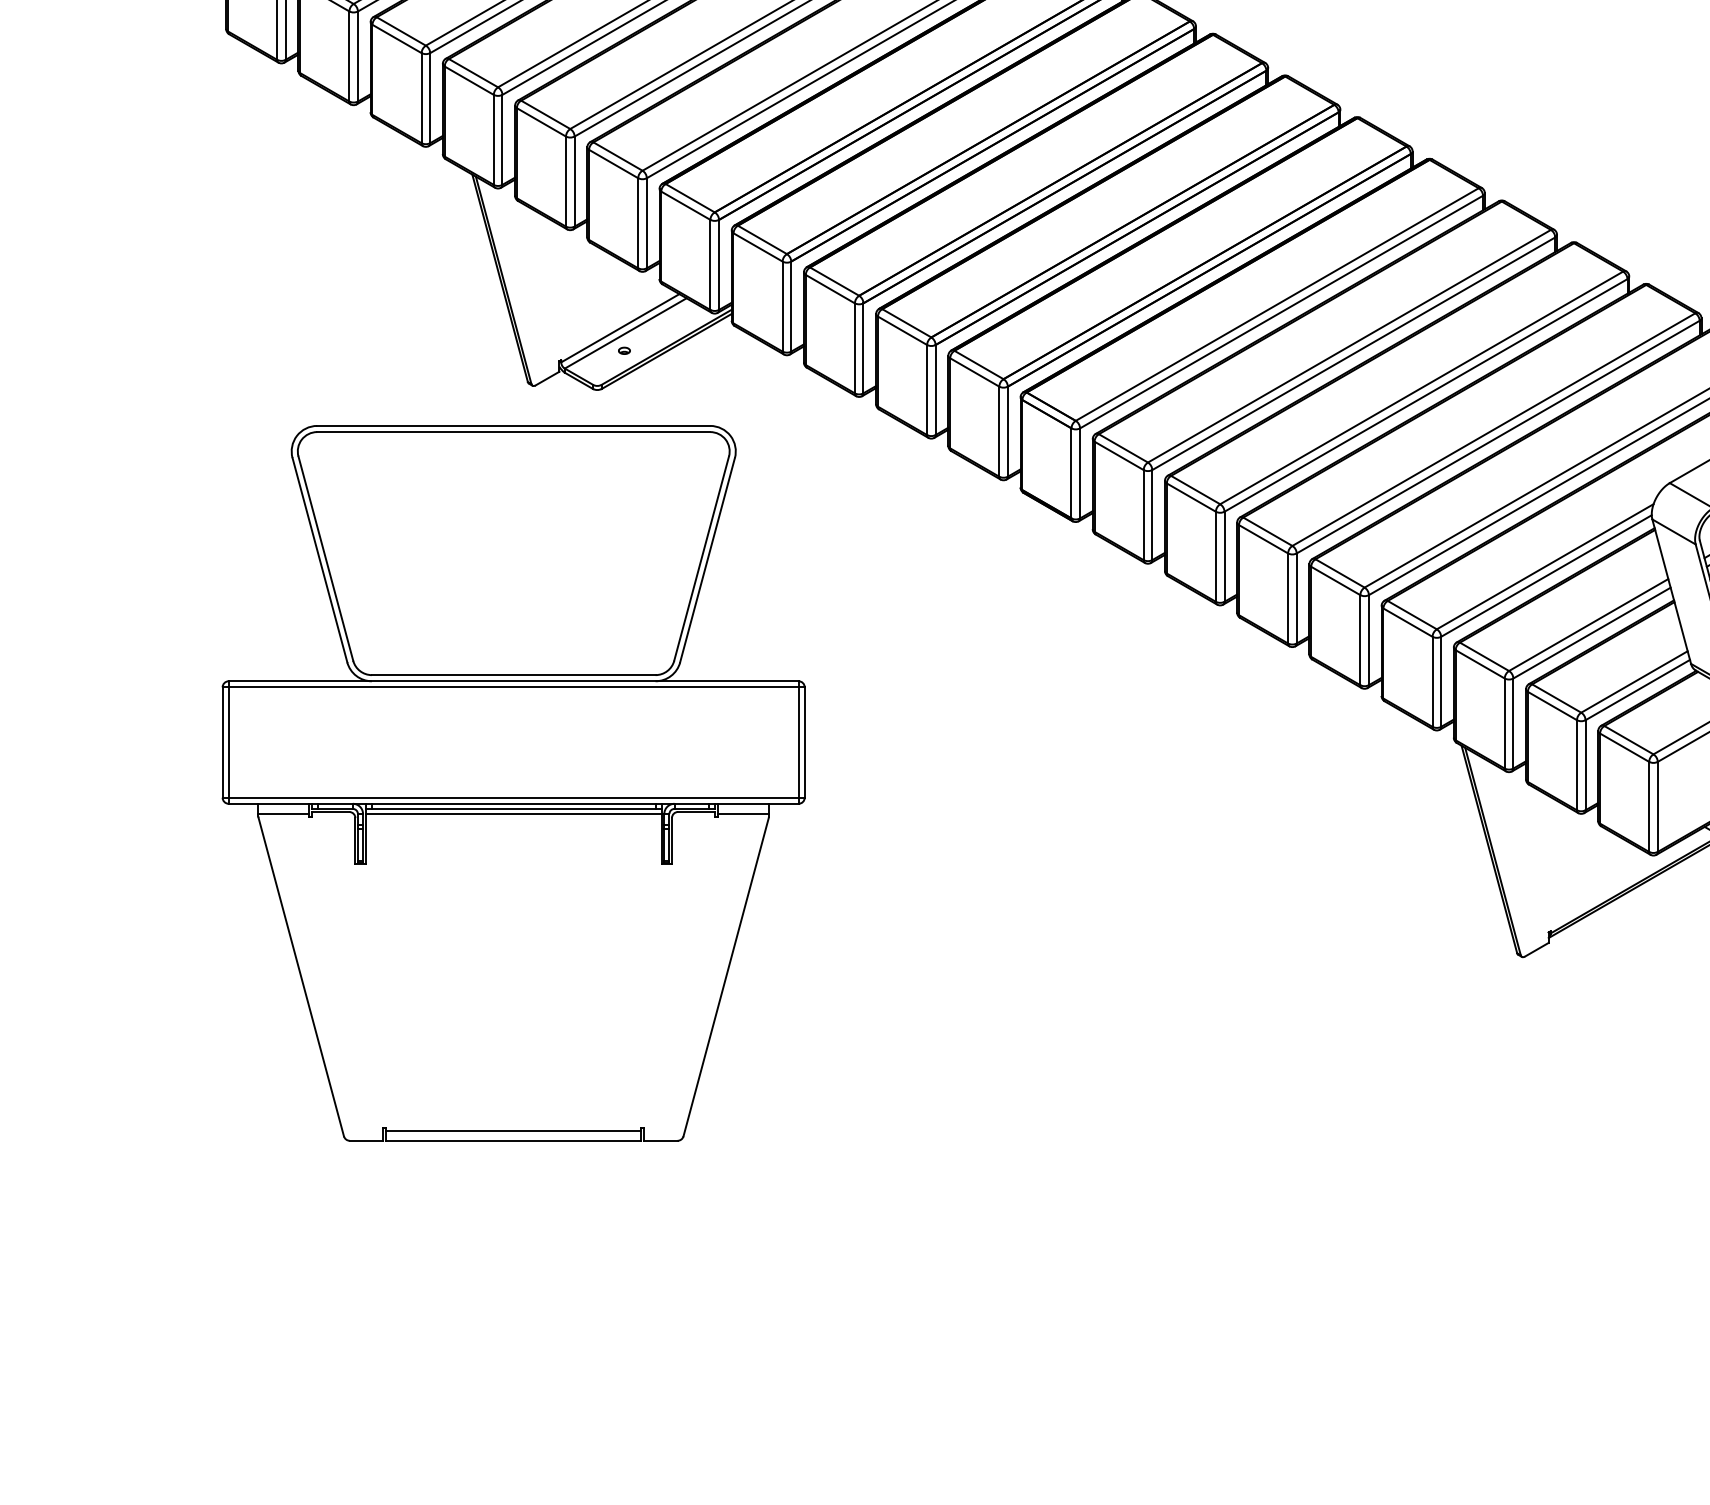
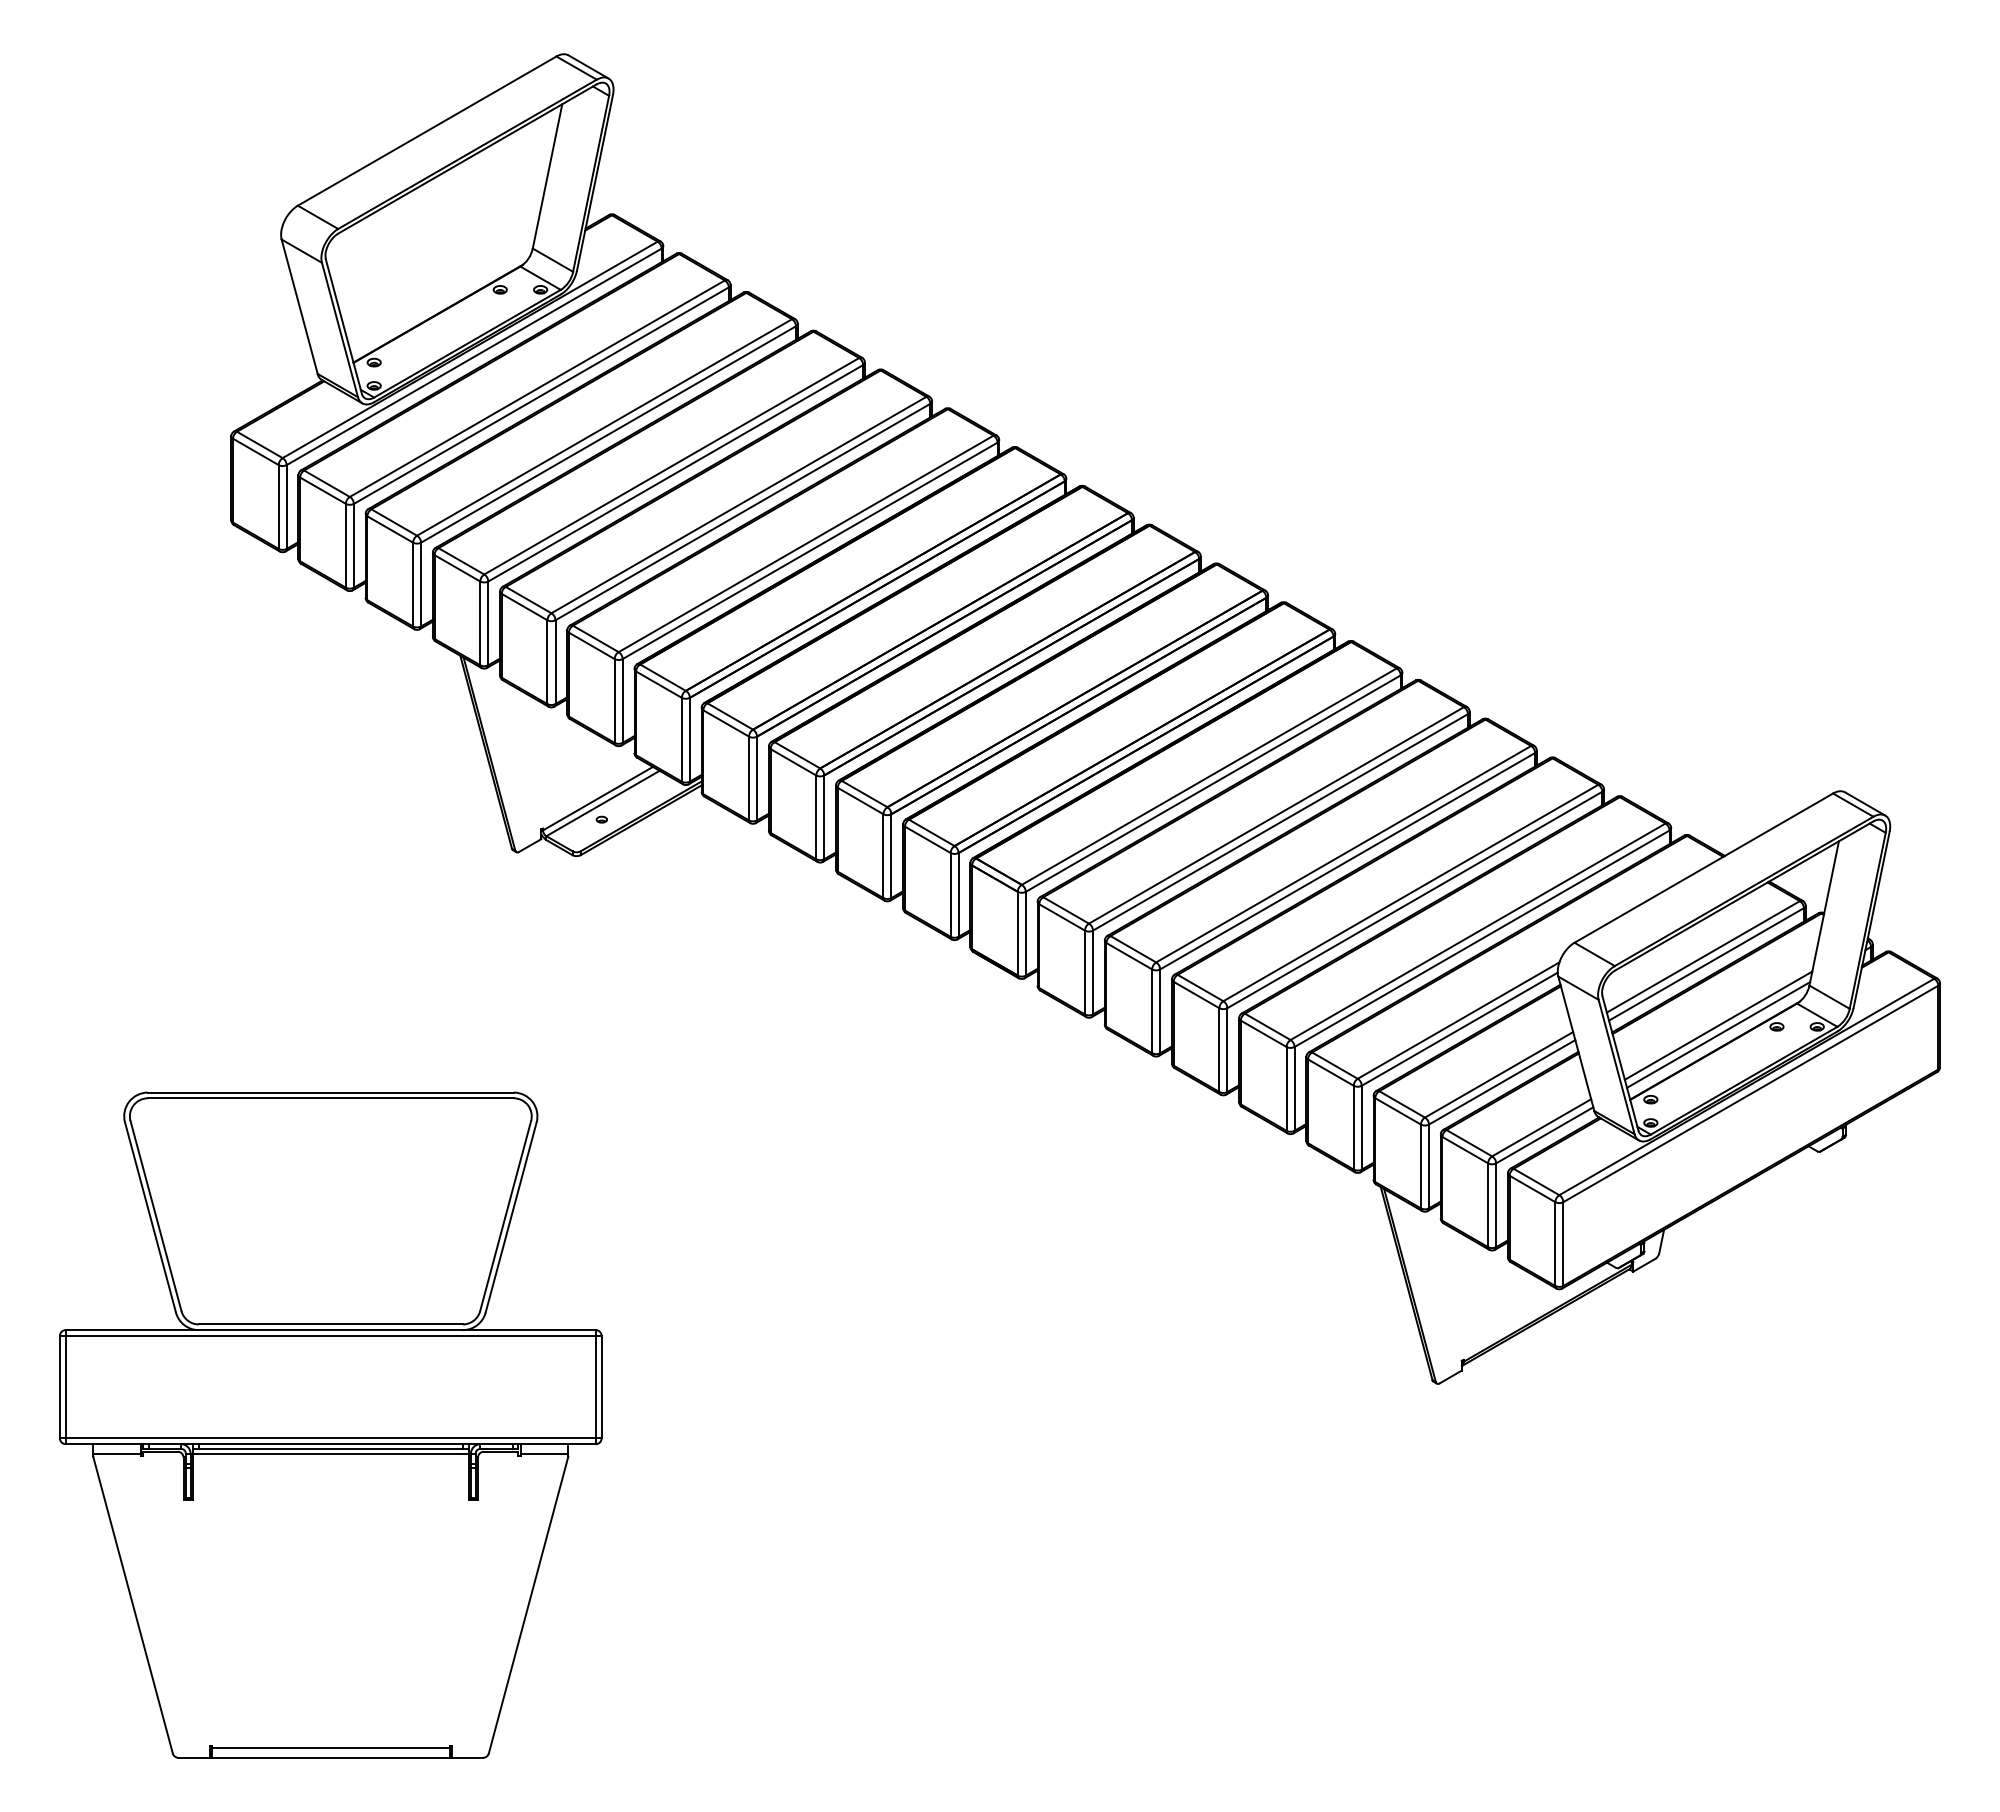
part: (513, 782) -> (330, 1424), moved

